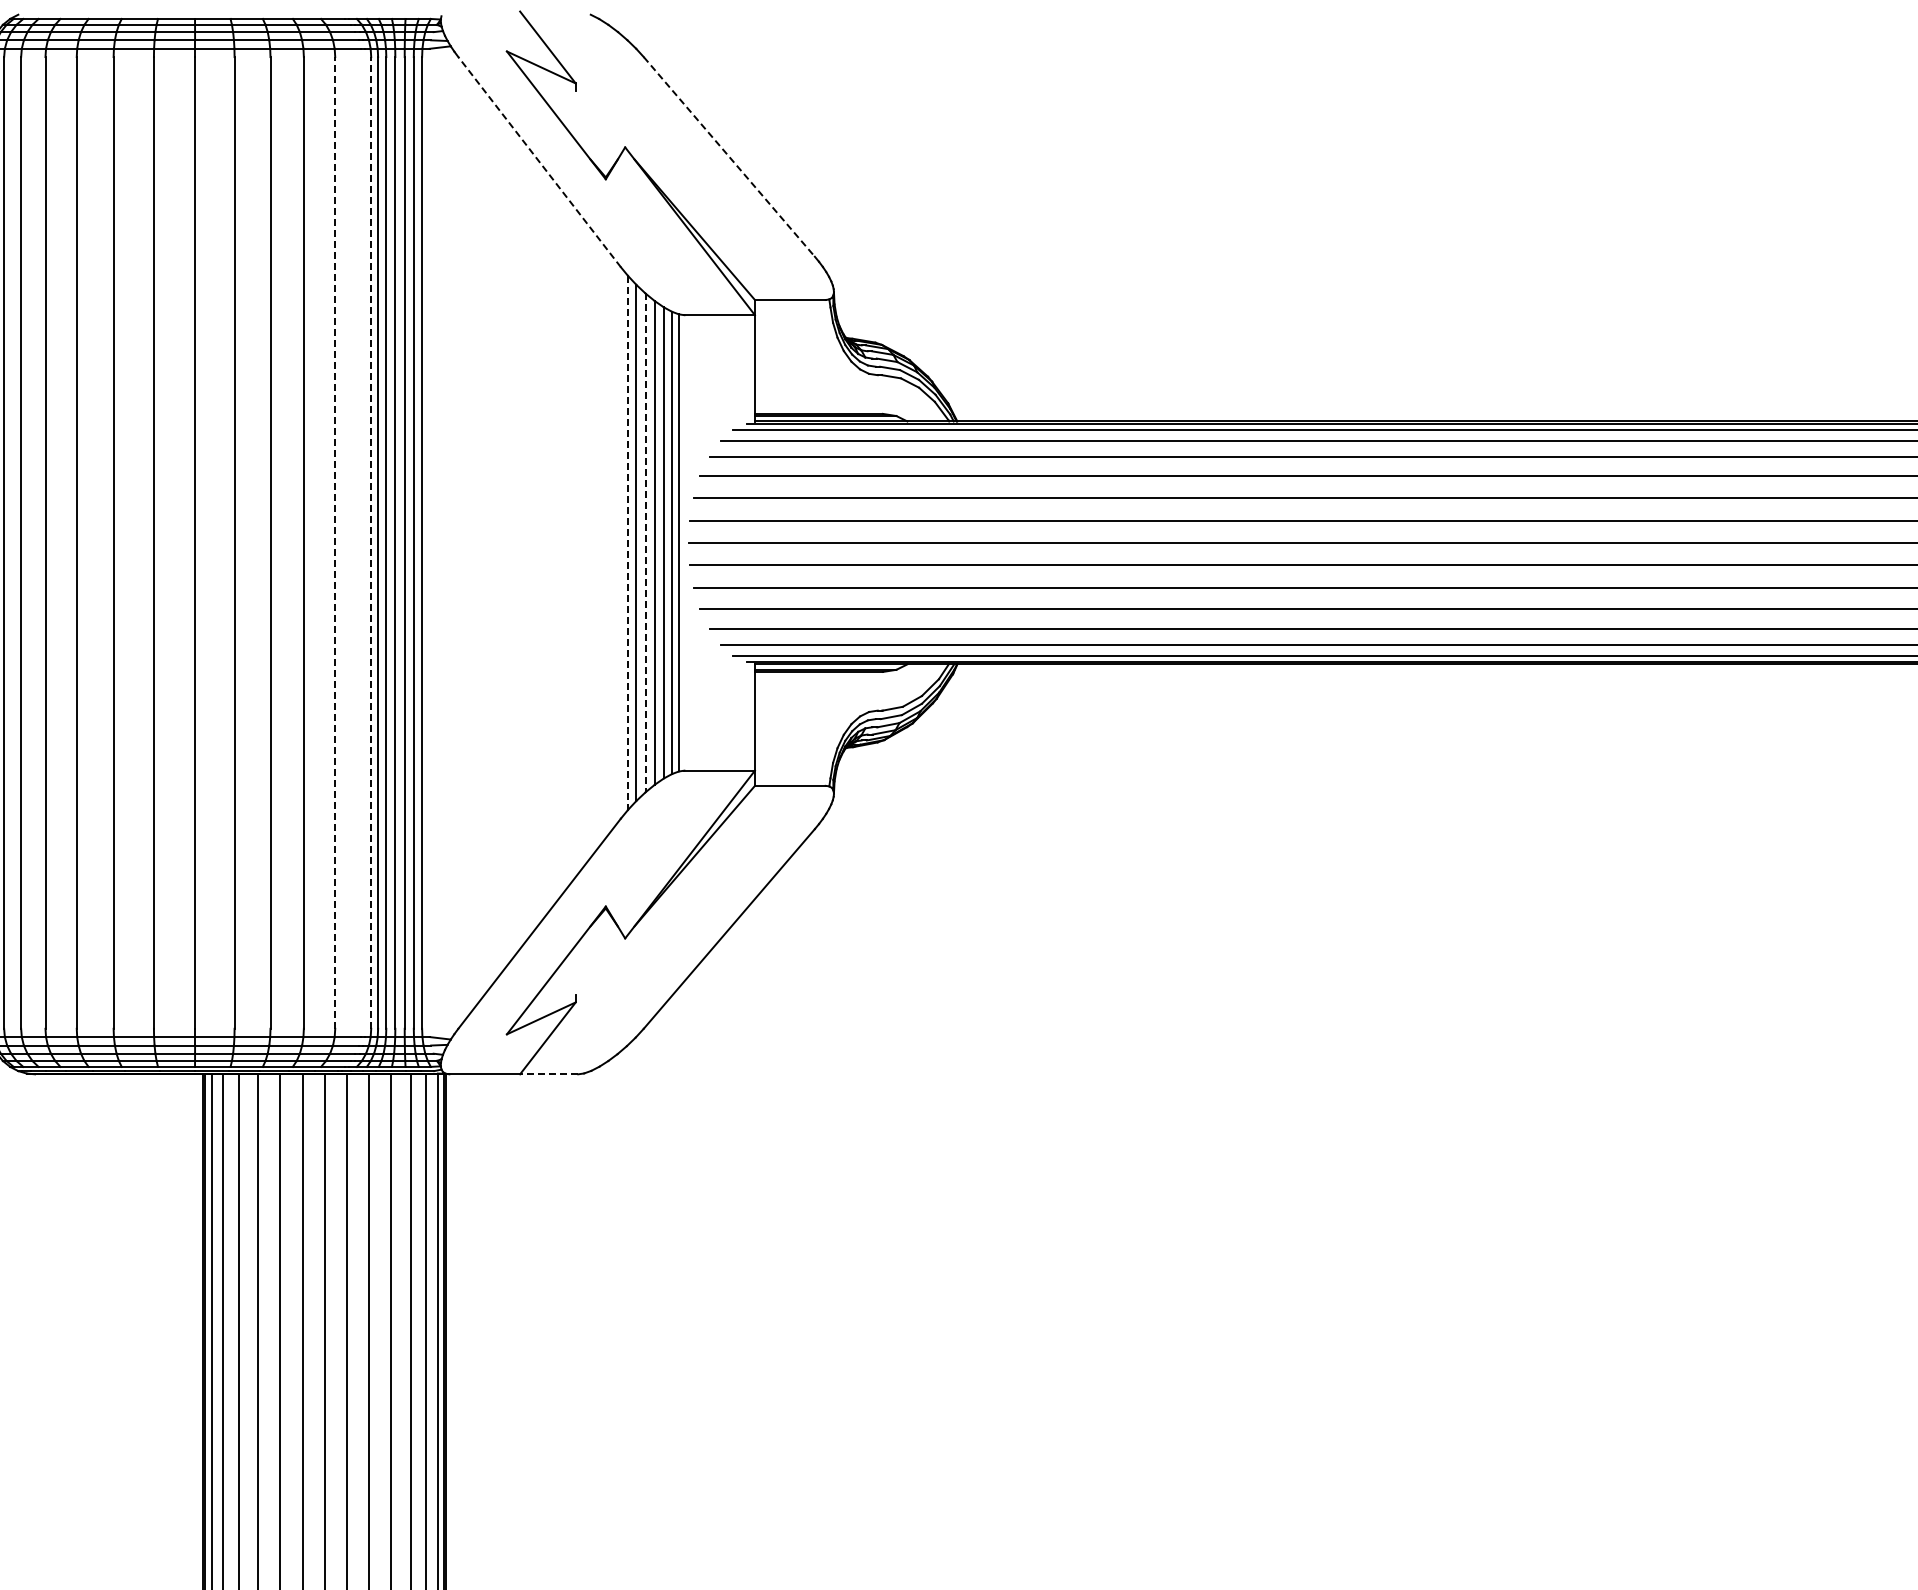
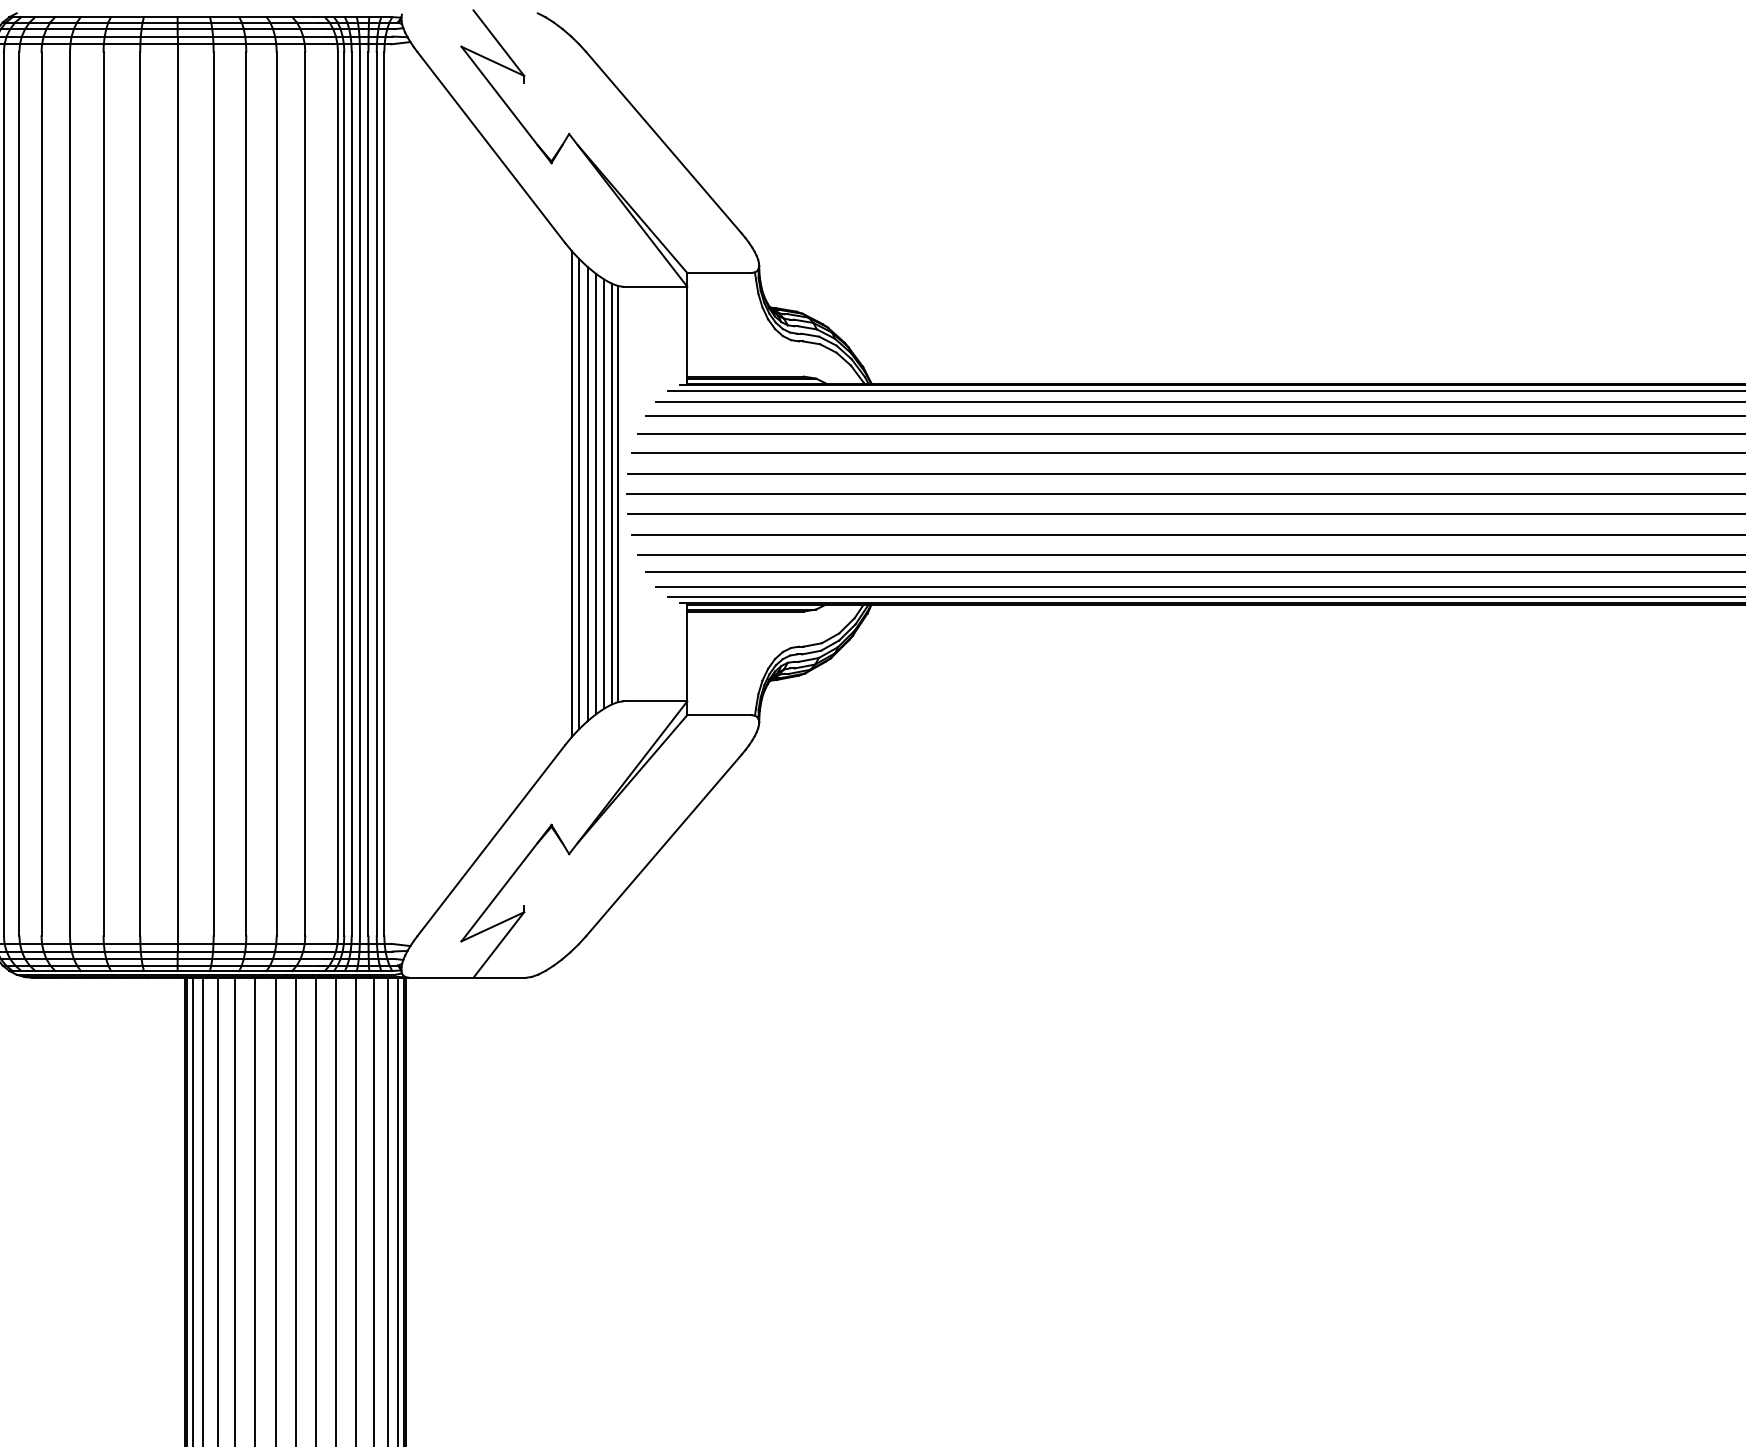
line: (729, 157) -> (664, 143), dashed -> solid
line: (539, 162) -> (491, 147), dashed -> solid
line: (335, 542) -> (305, 493), dashed -> solid
line: (371, 542) -> (338, 493), dashed -> solid
line: (628, 542) -> (572, 493), dashed -> solid
line: (645, 543) -> (587, 494), dashed -> solid
line: (548, 1074) -> (499, 977), dashed -> solid

